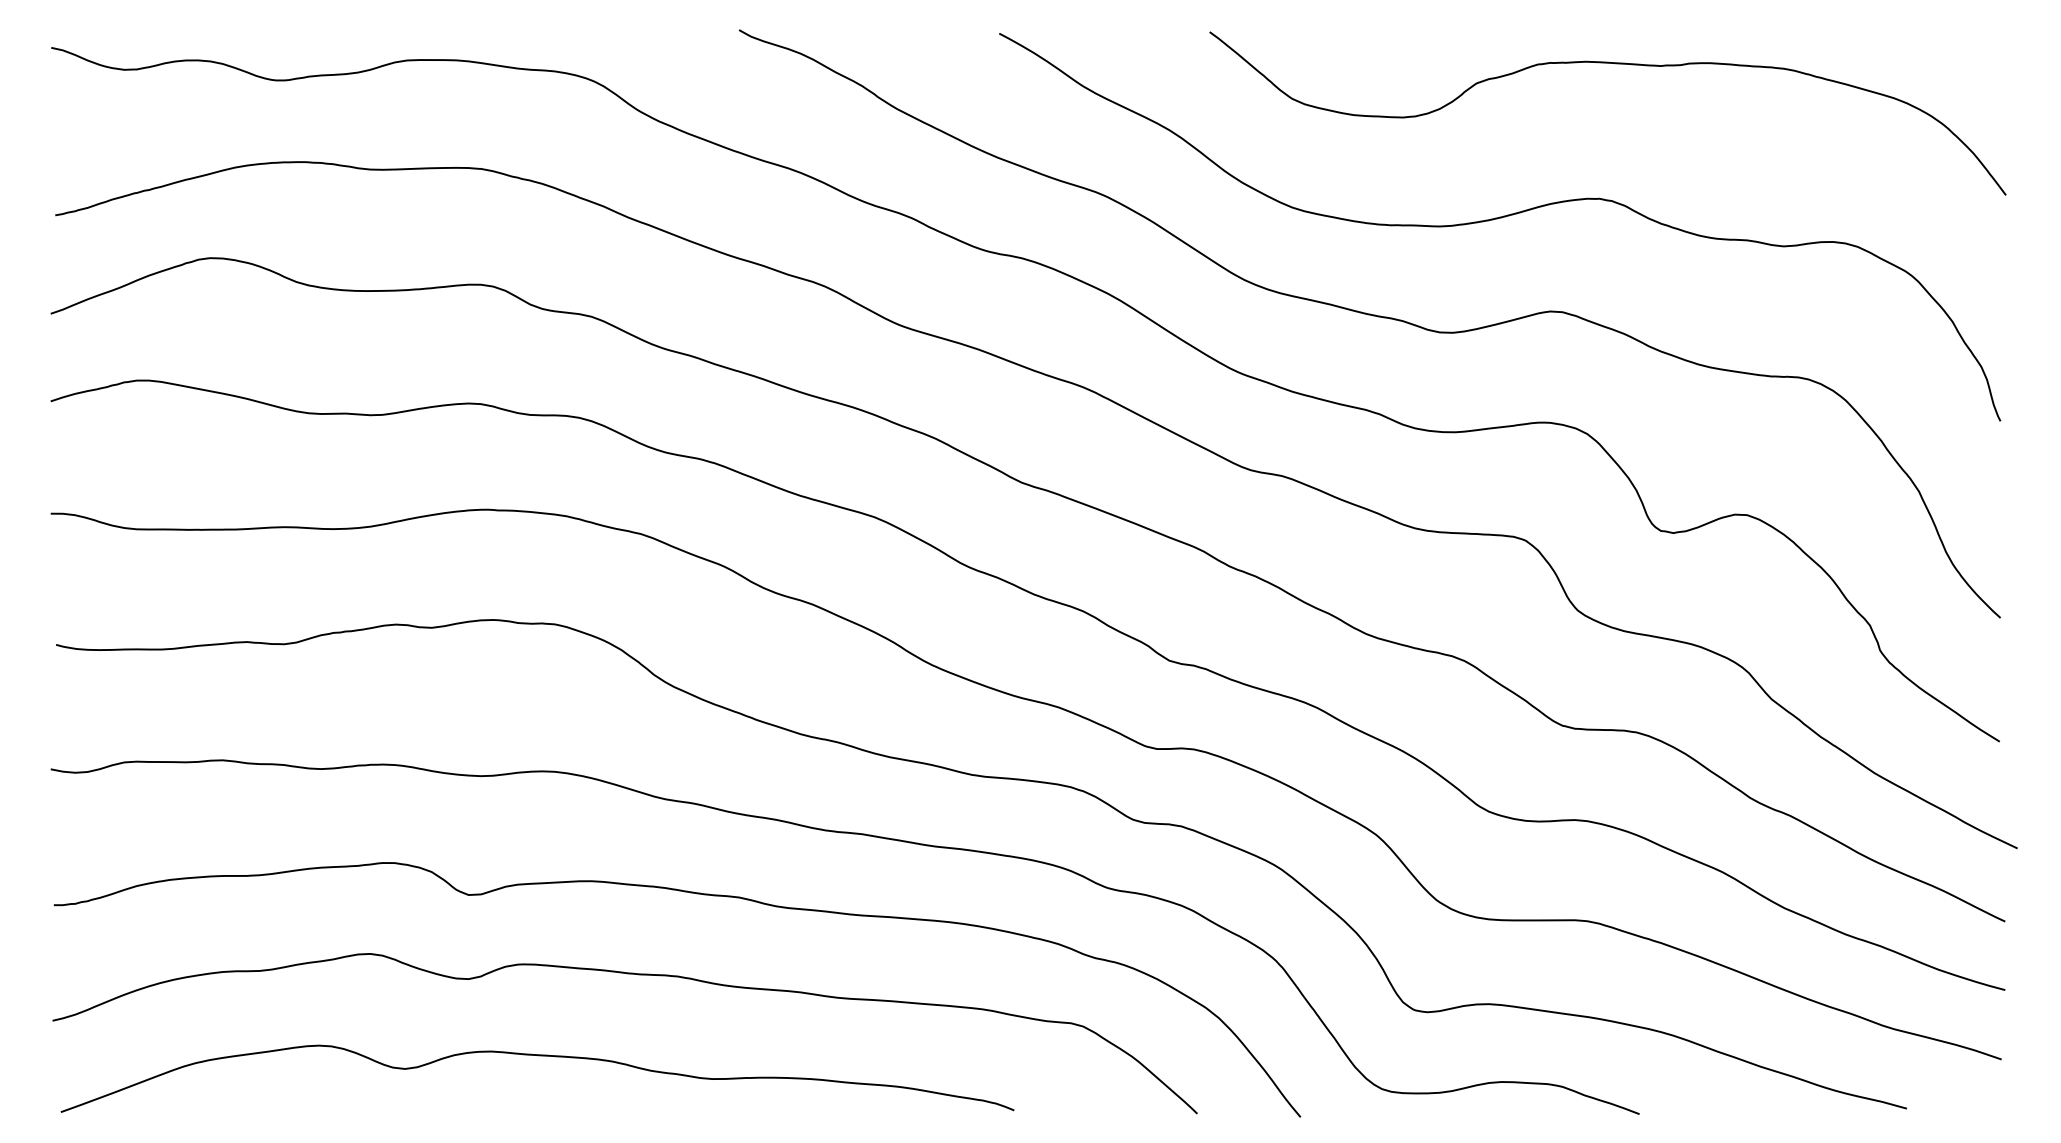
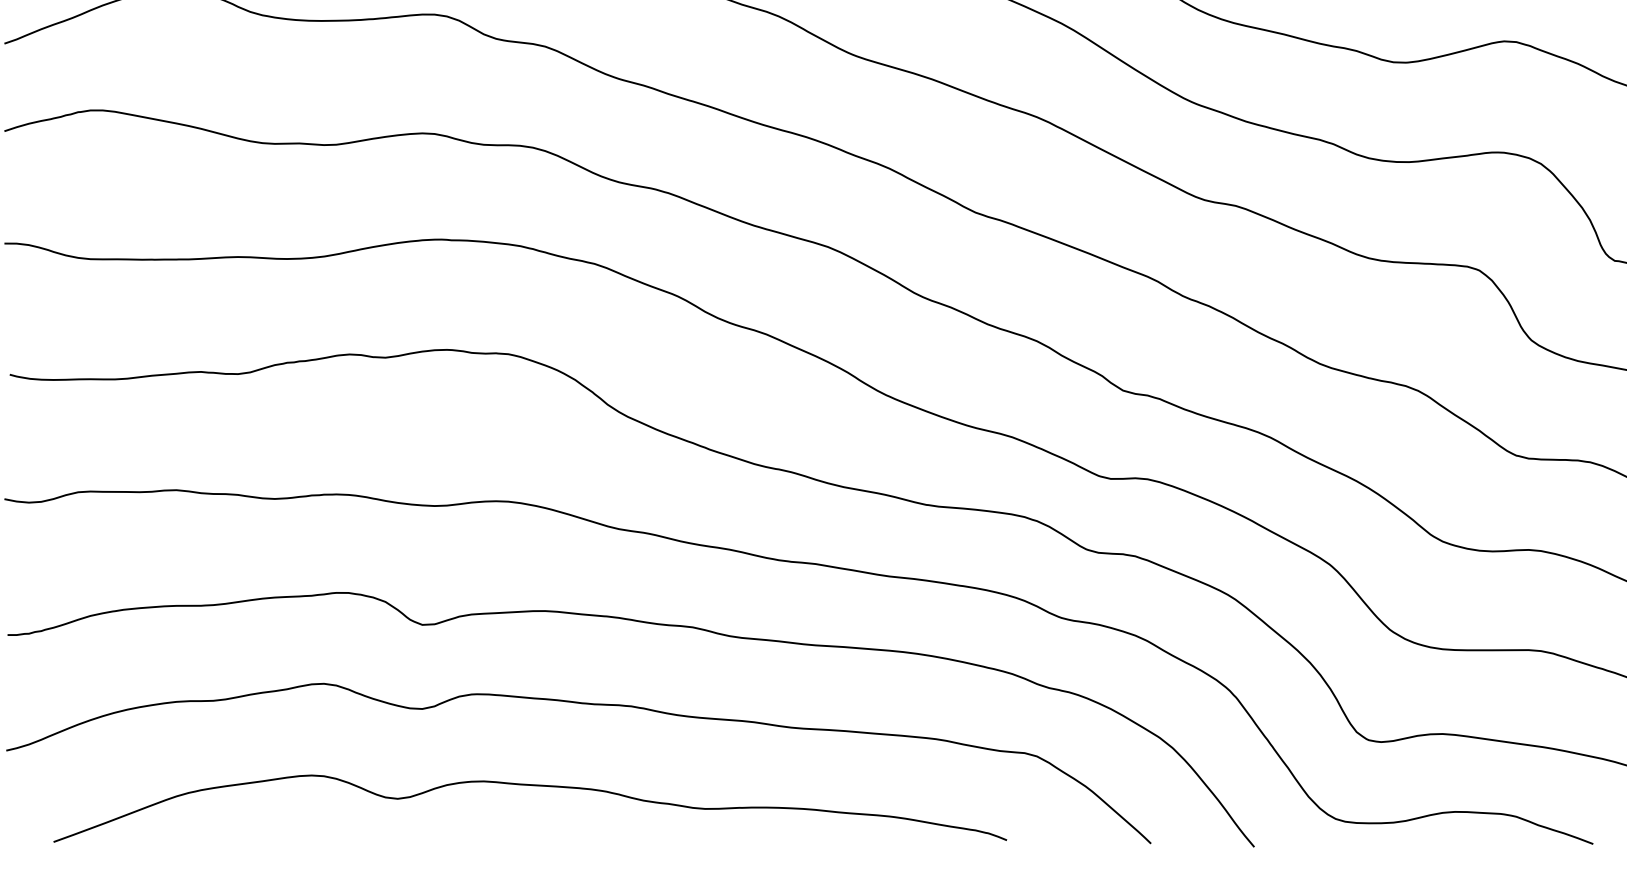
curve: (538, 1056) -> (531, 786), moved

